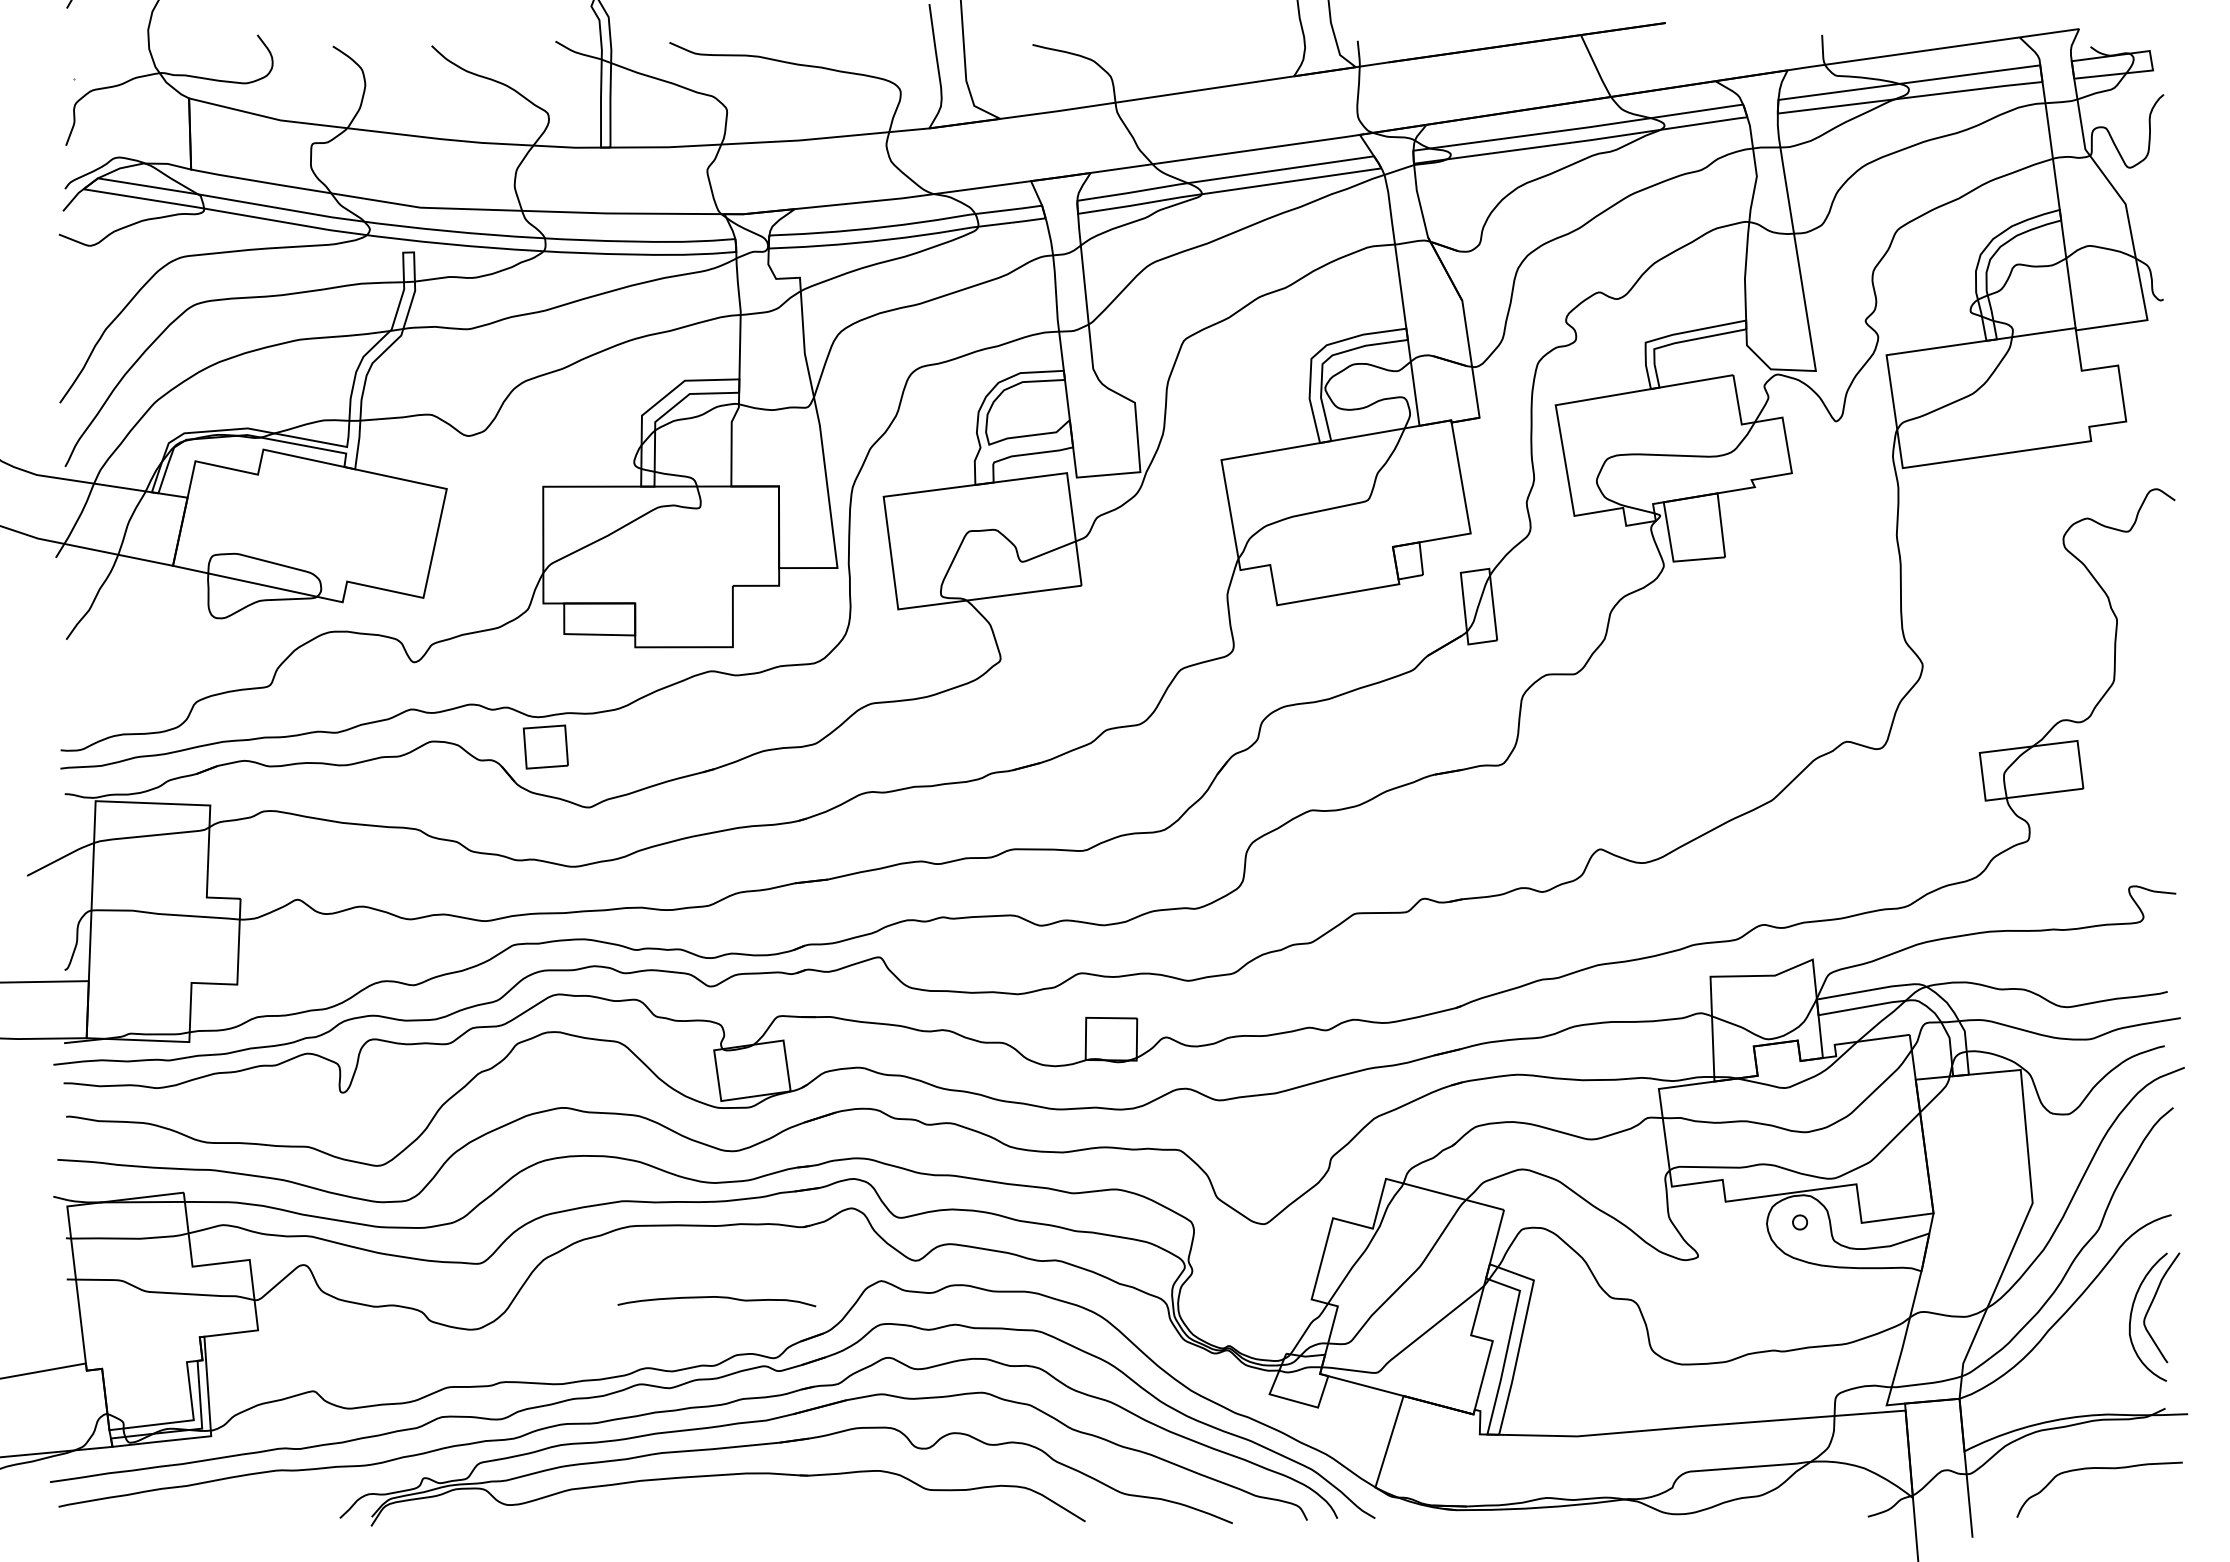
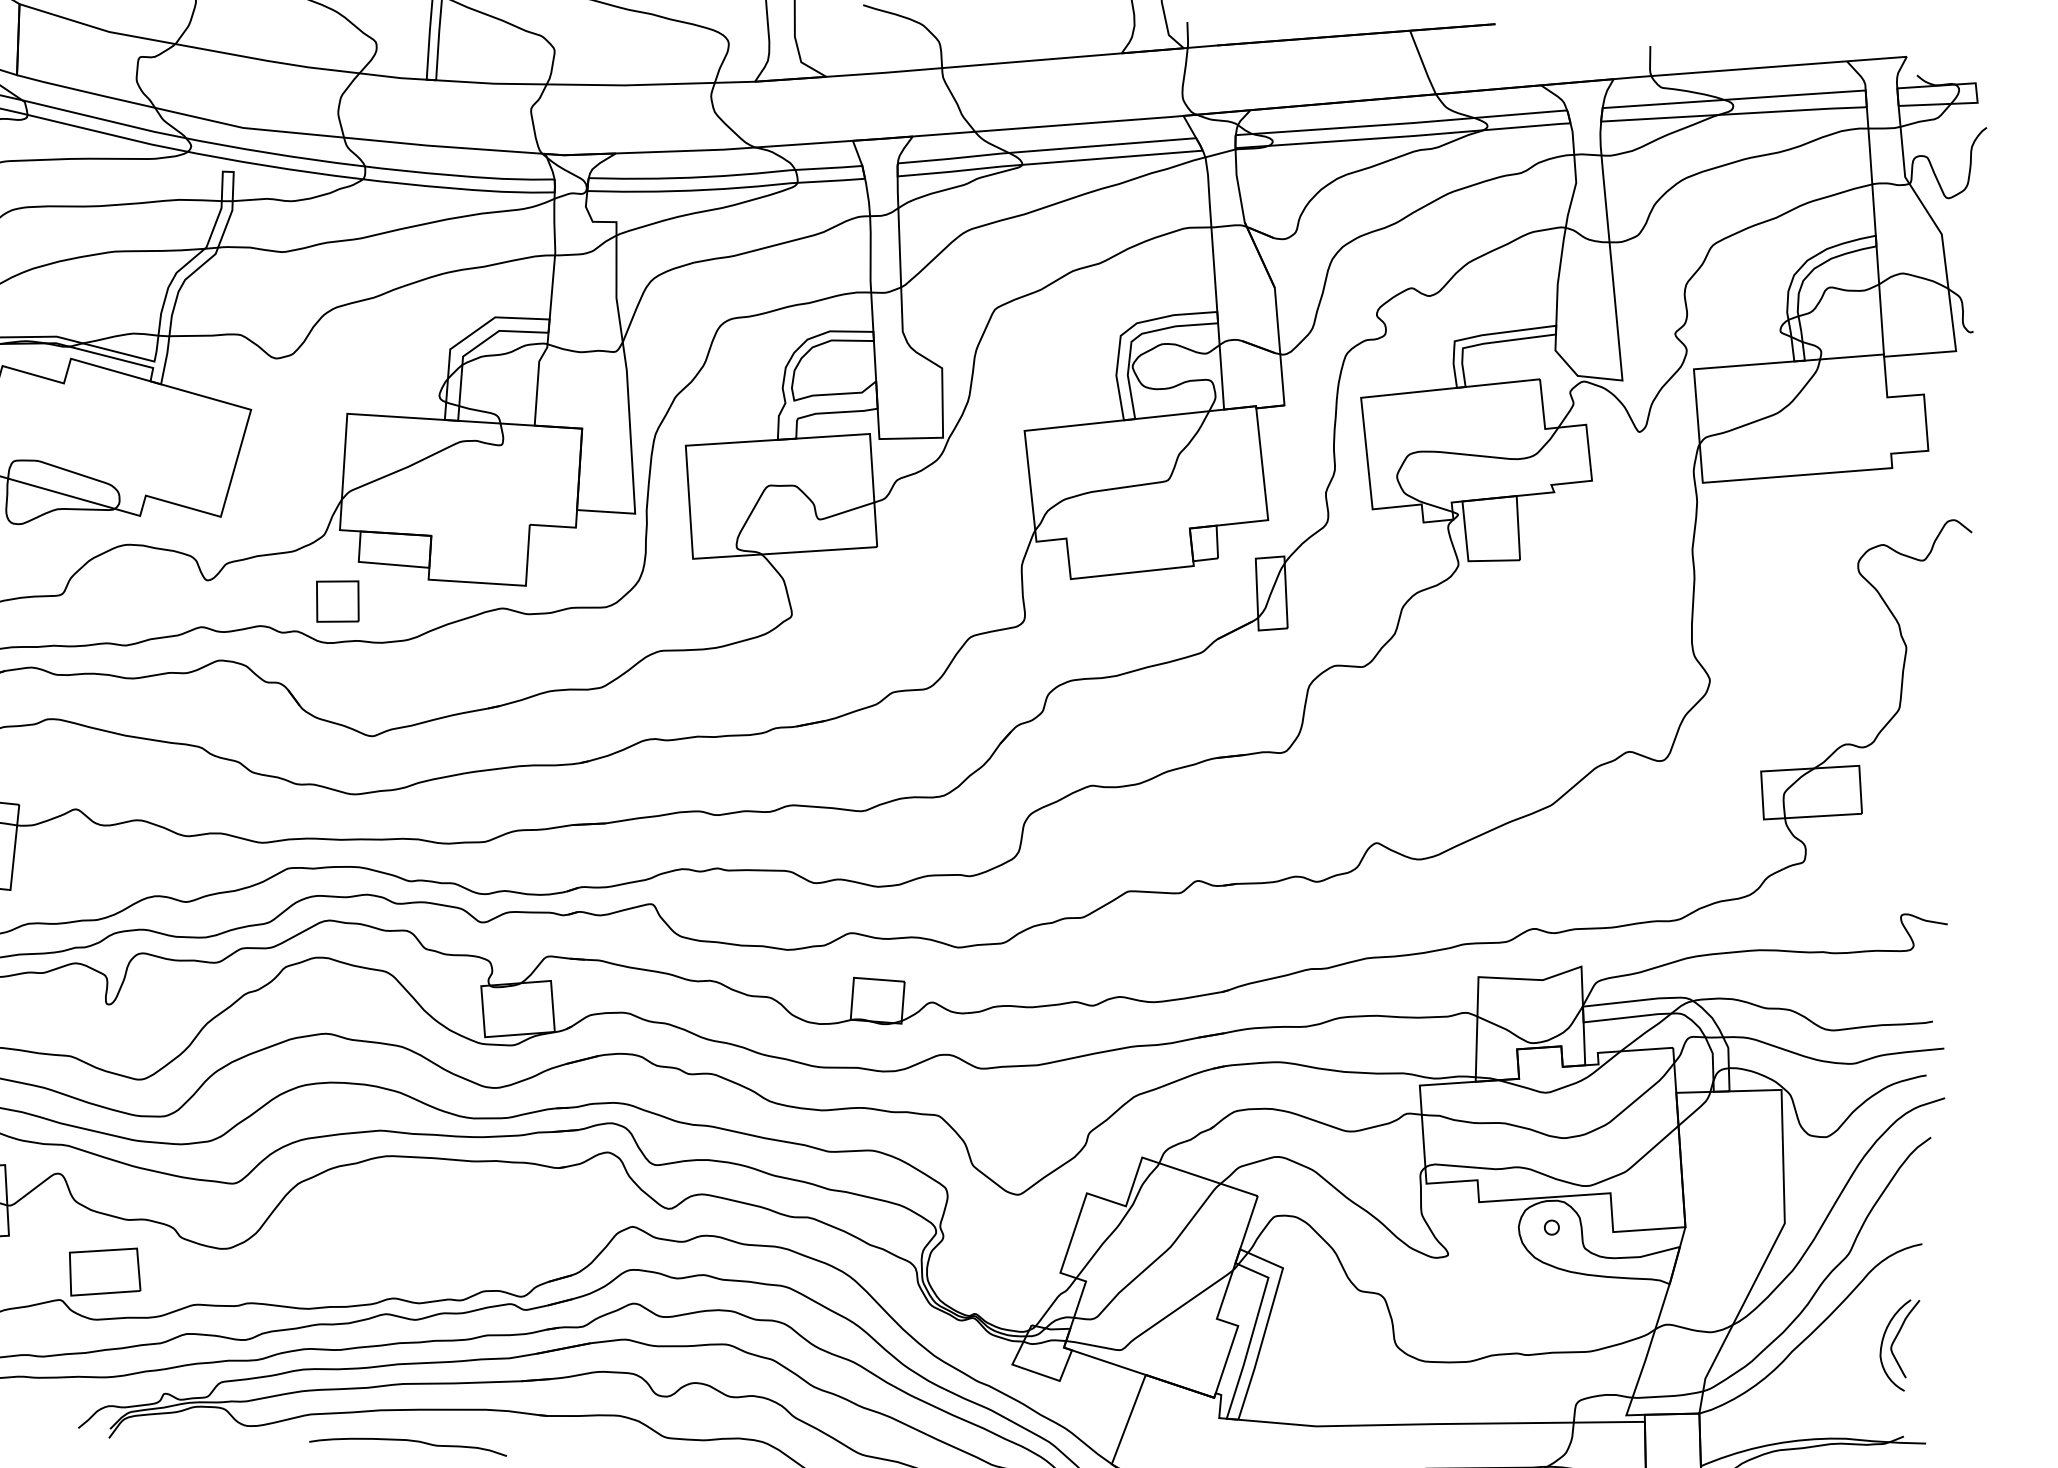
part: (545, 746) -> (337, 600), moved
curve: (716, 1297) -> (408, 1440), moved
part: (2154, 1317) -> (1898, 1345), size x0.71
part: (356, 1360) -> (105, 1272), added

